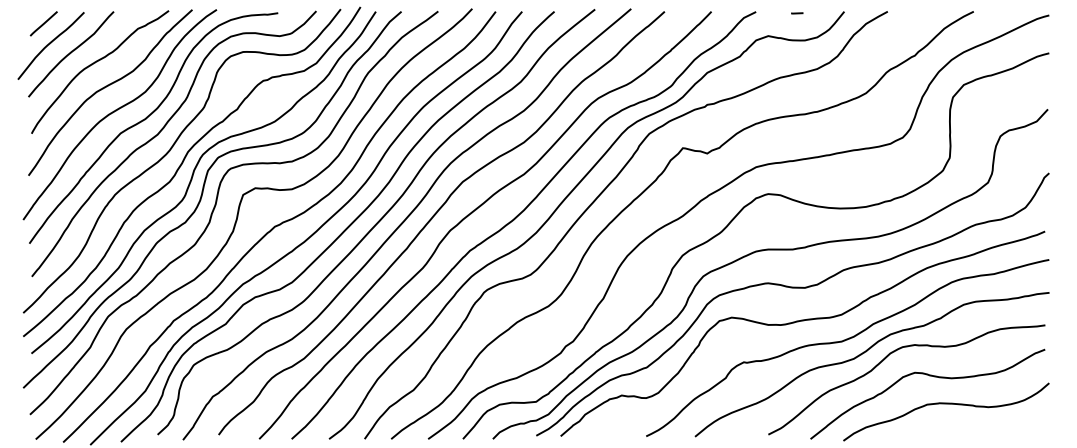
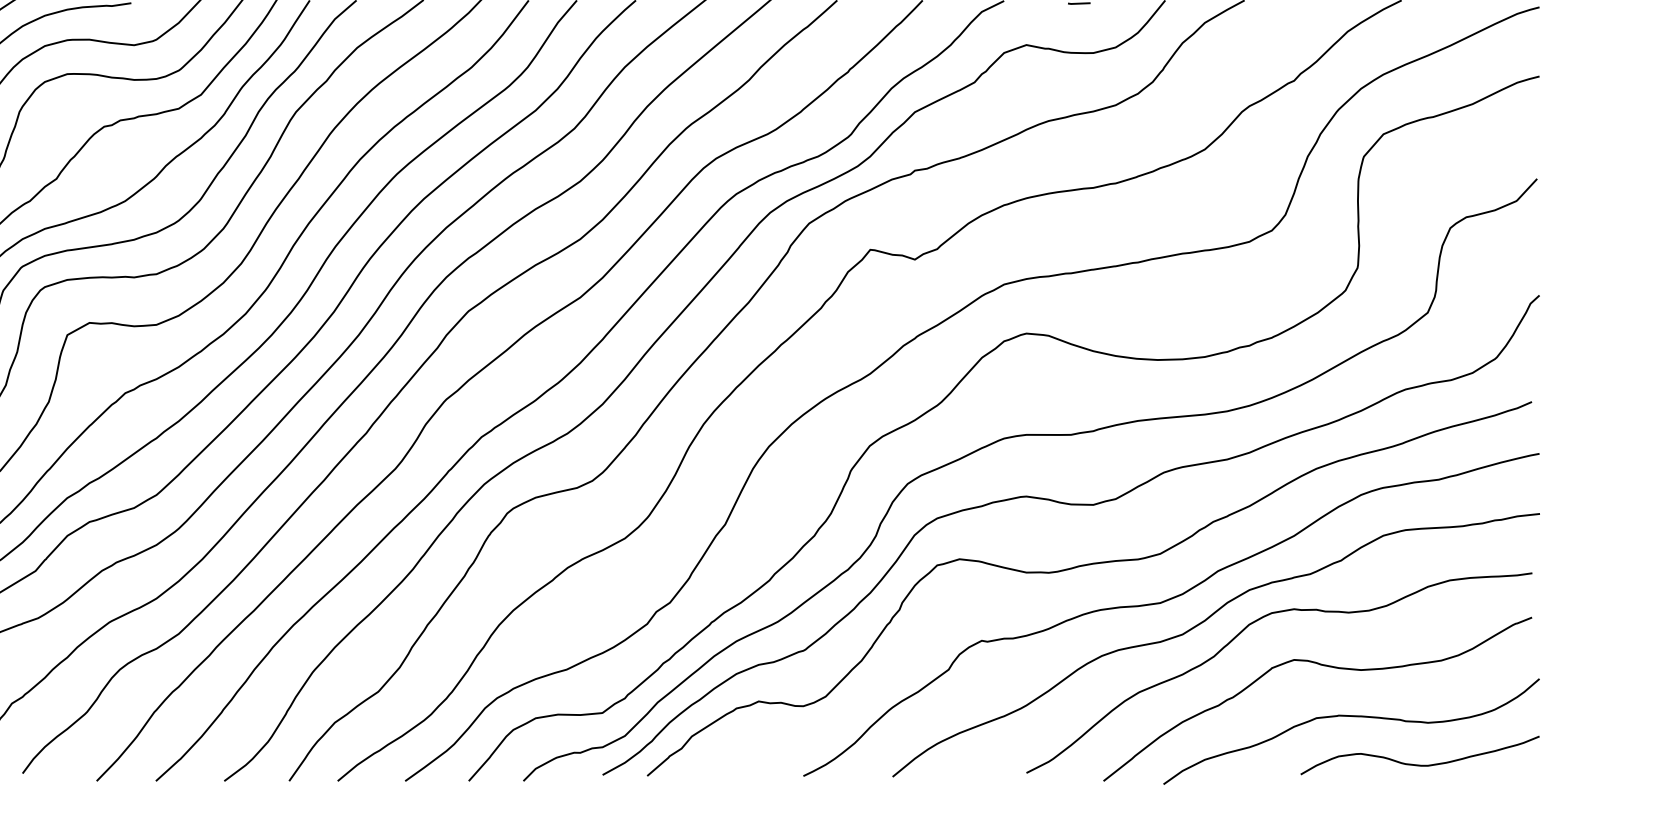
curve: (983, 429) -> (1419, 763), added

